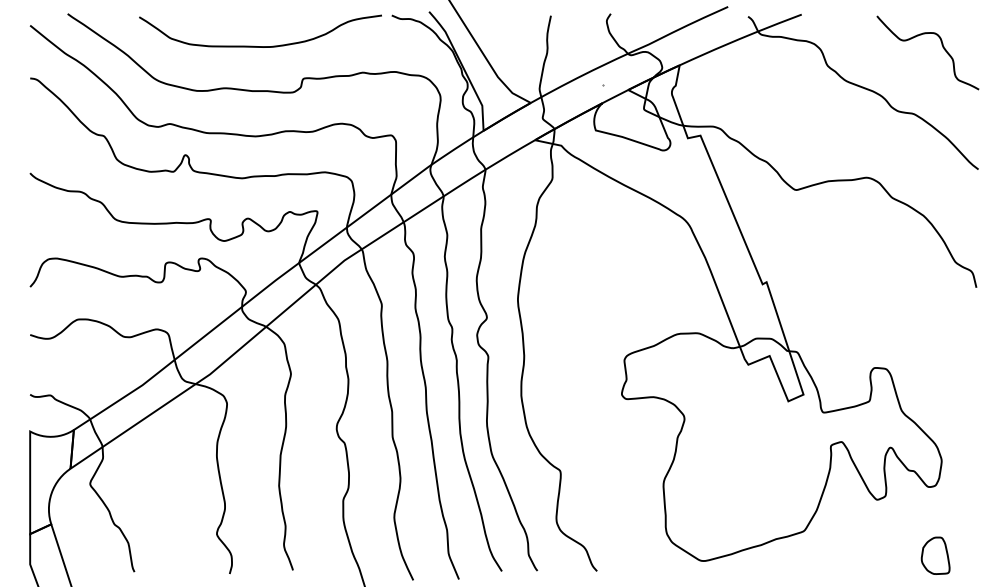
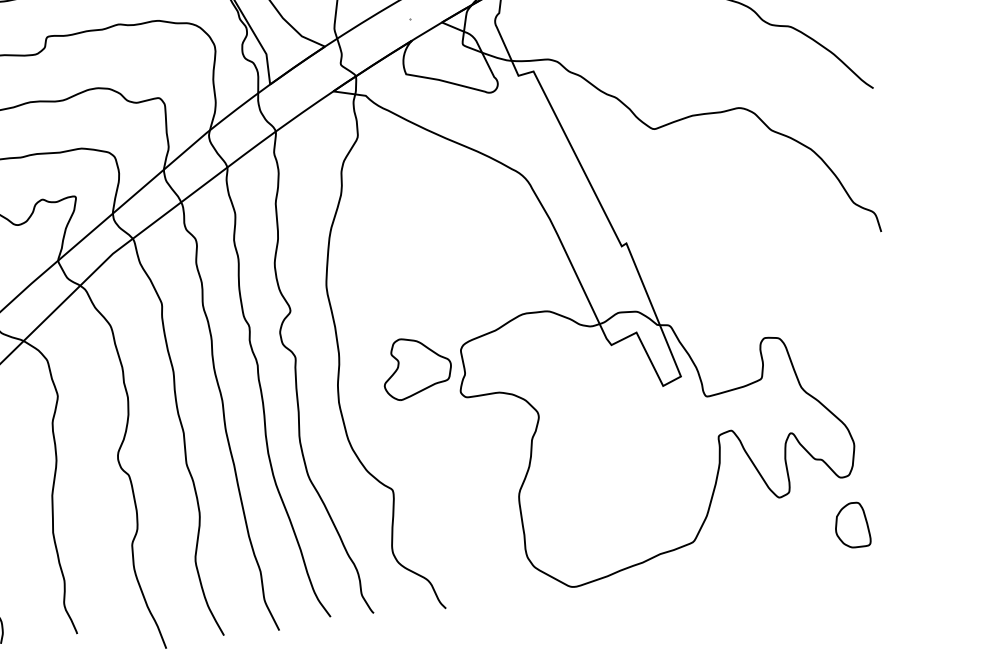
part: (587, 372) -> (417, 368), added
part: (935, 555) -> (852, 524), moved

